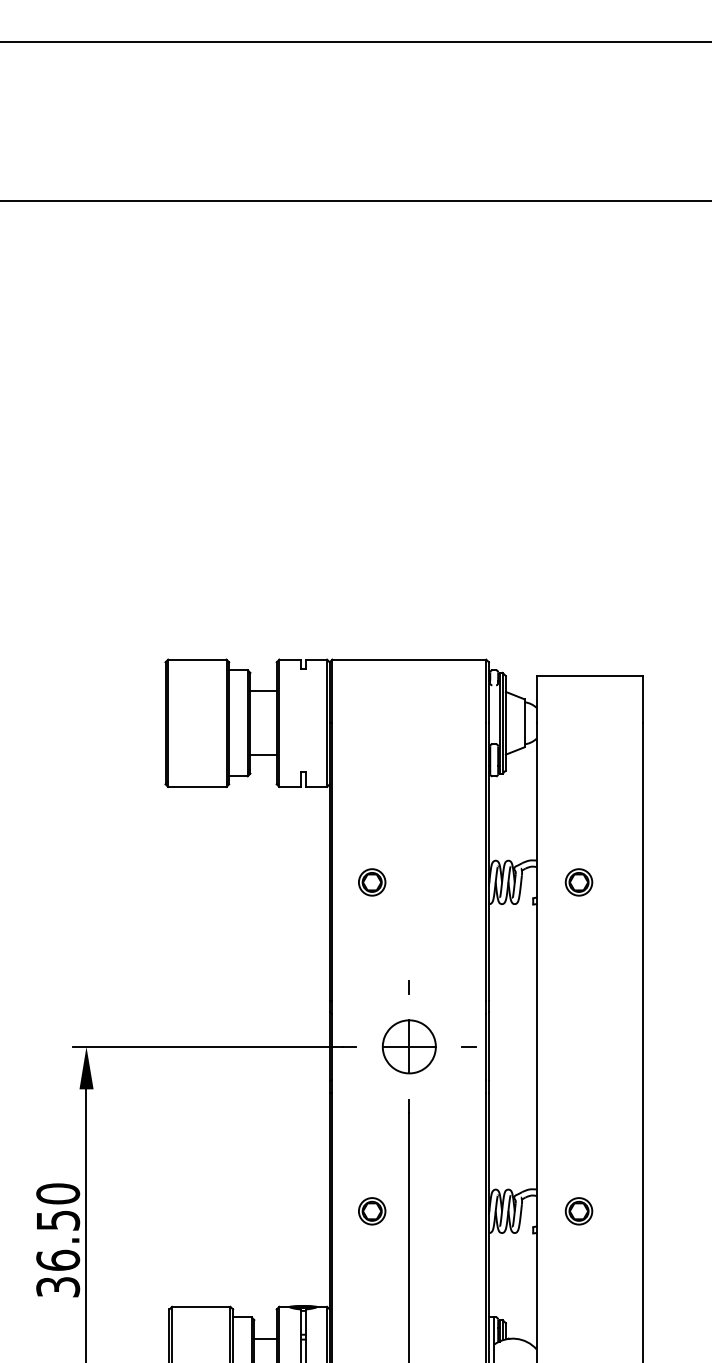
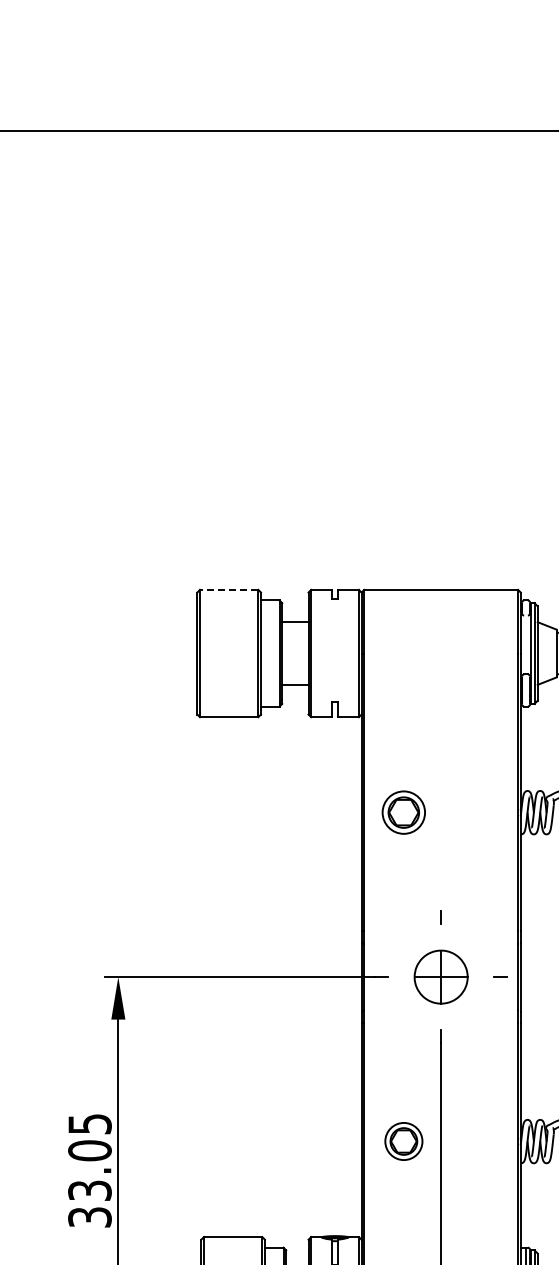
line: (196, 659) -> (228, 589), solid -> dashed
part: (372, 882) -> (404, 812), size x1.6
part: (372, 1211) -> (404, 1141), size x1.4
text: (58, 1226) -> (90, 1156), 36.50 -> 33.05

